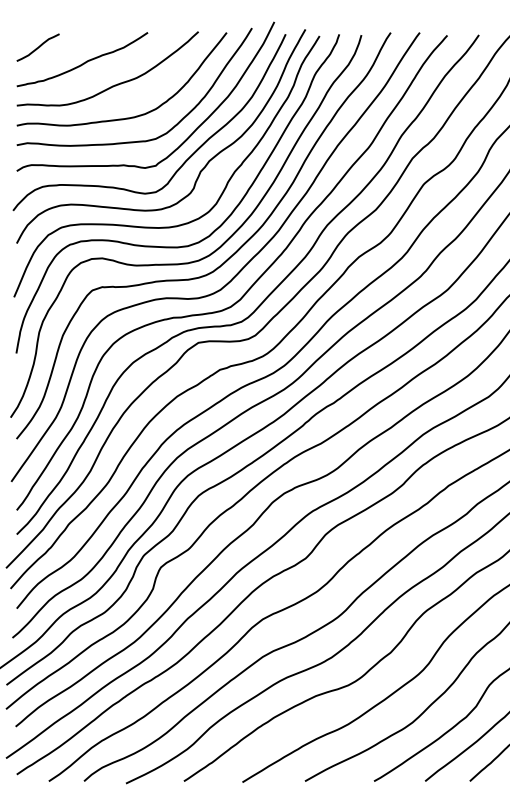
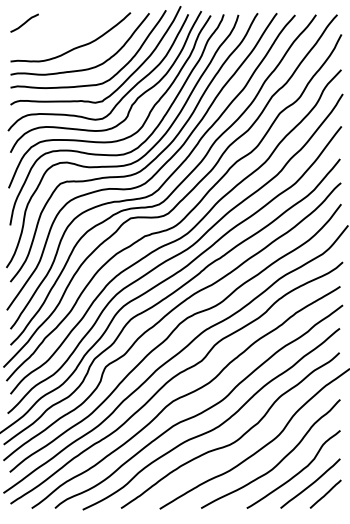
curve: (83, 61) -> (54, 32), removed

